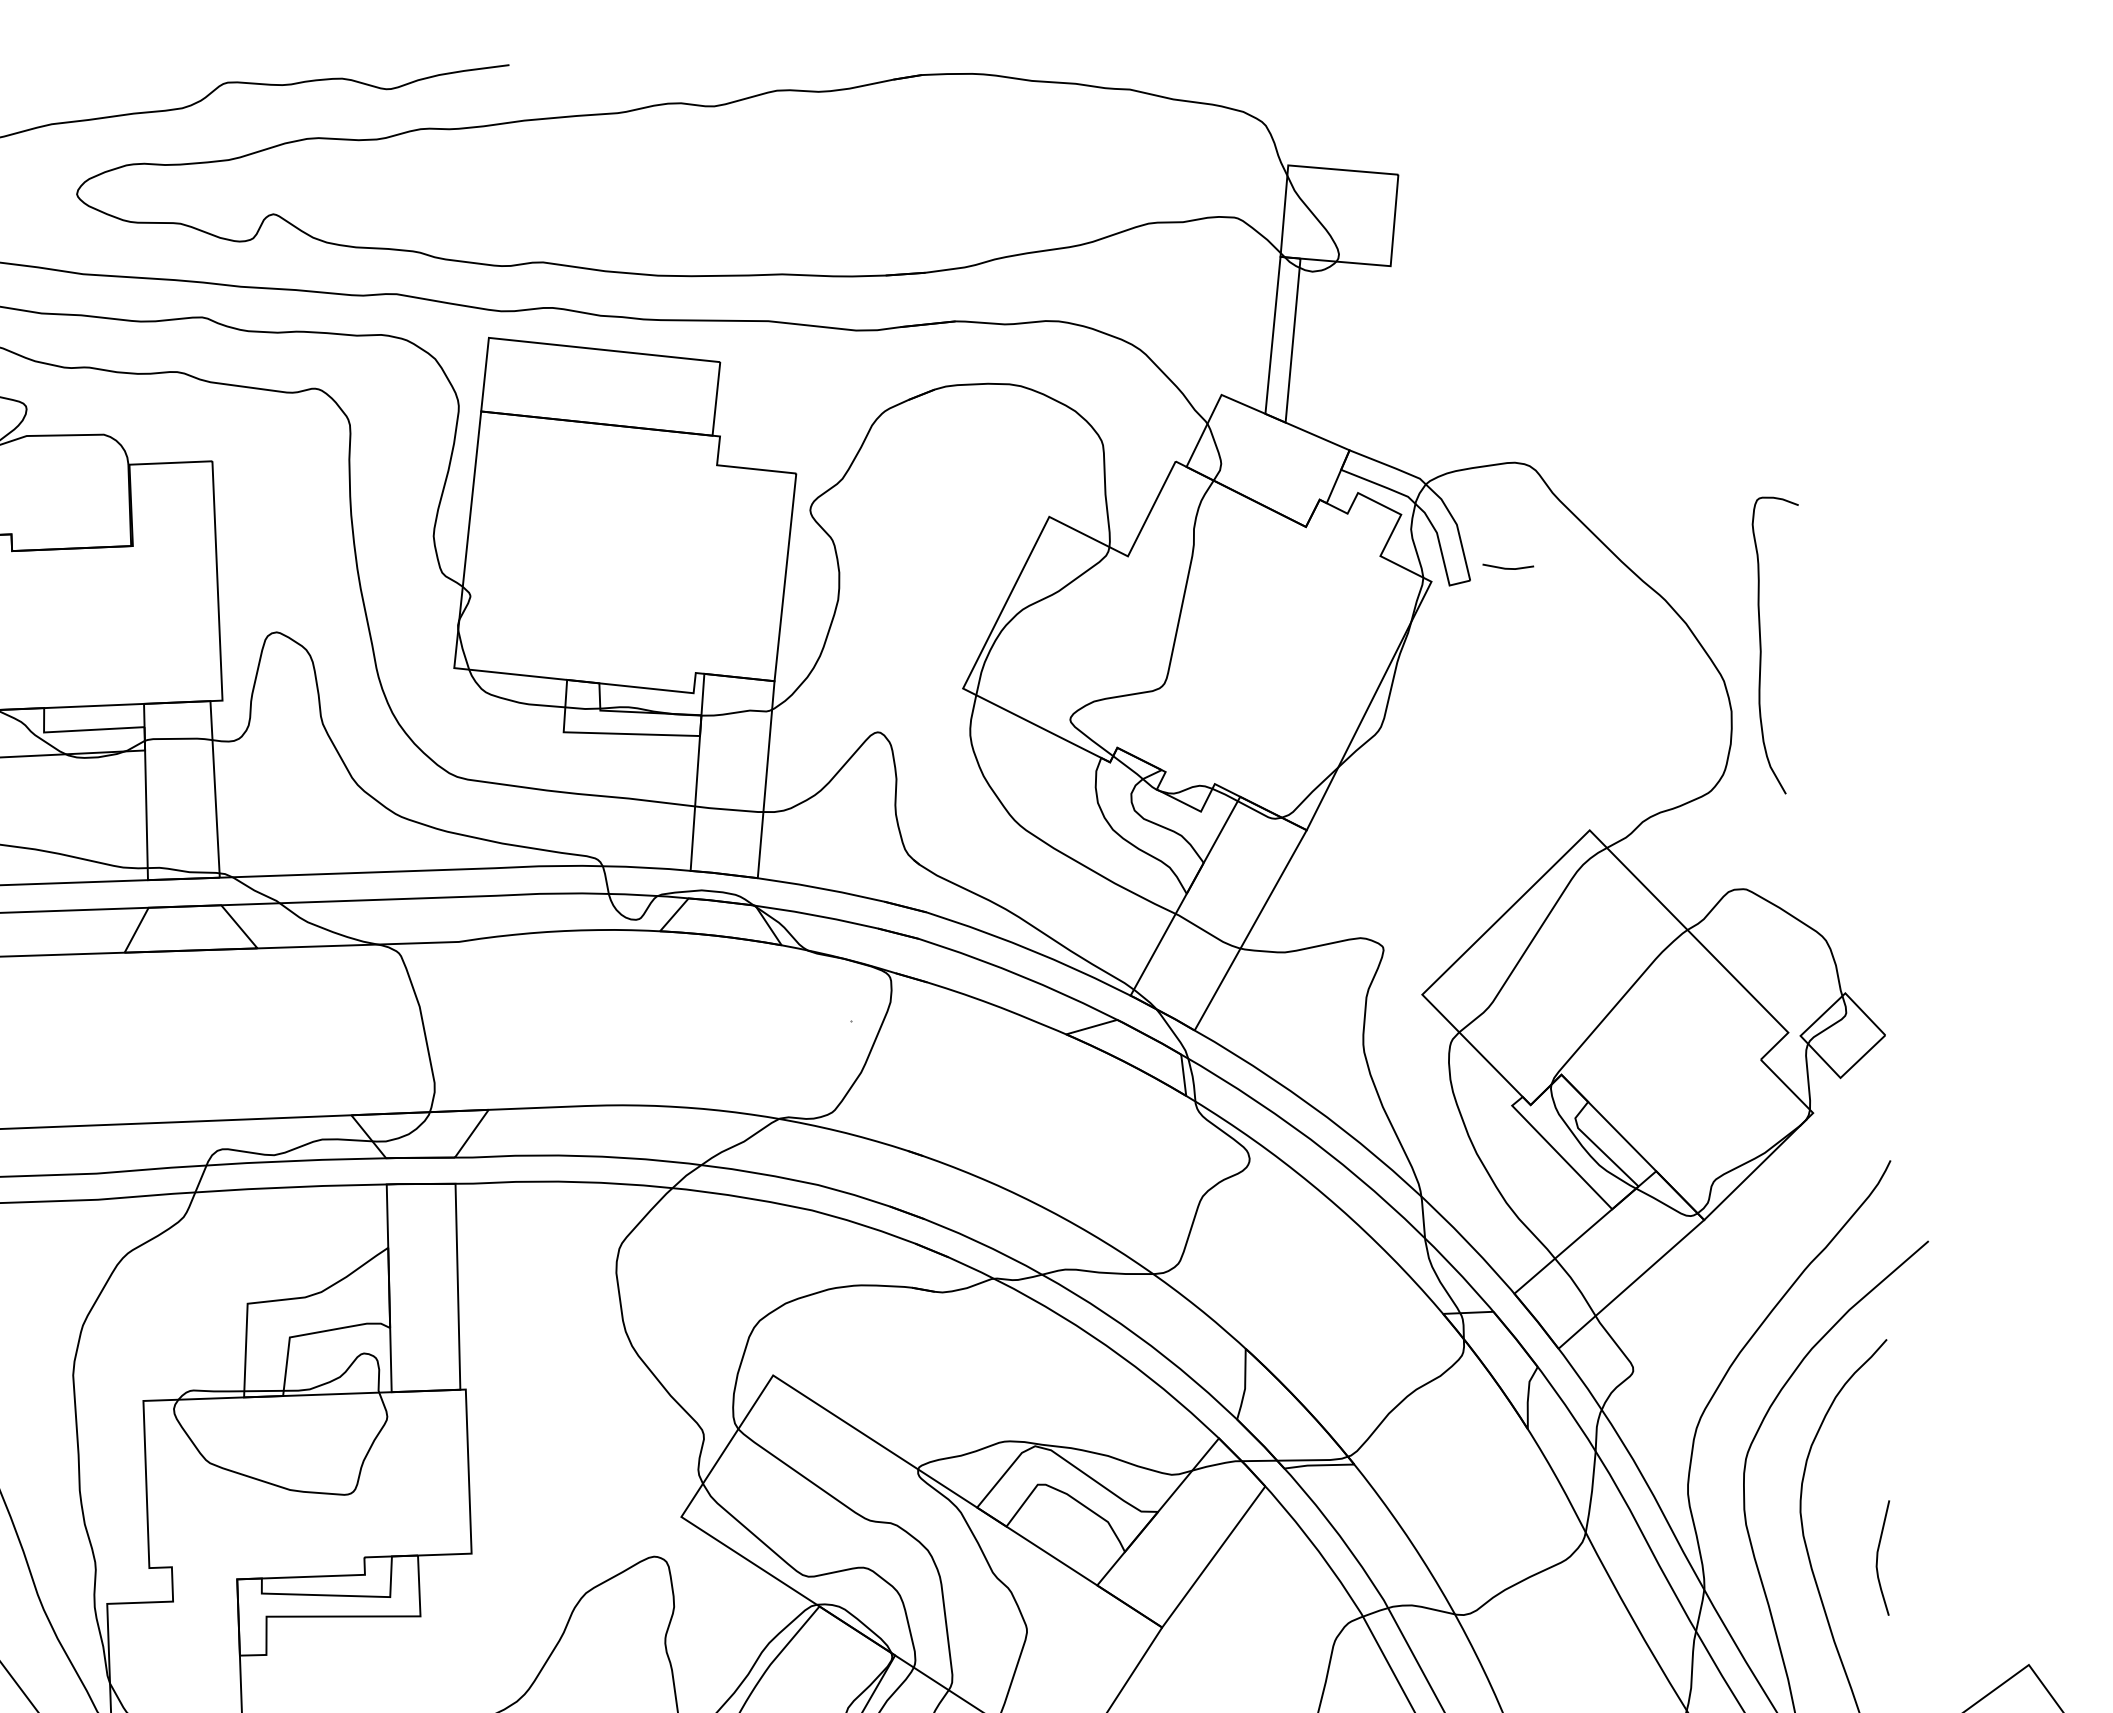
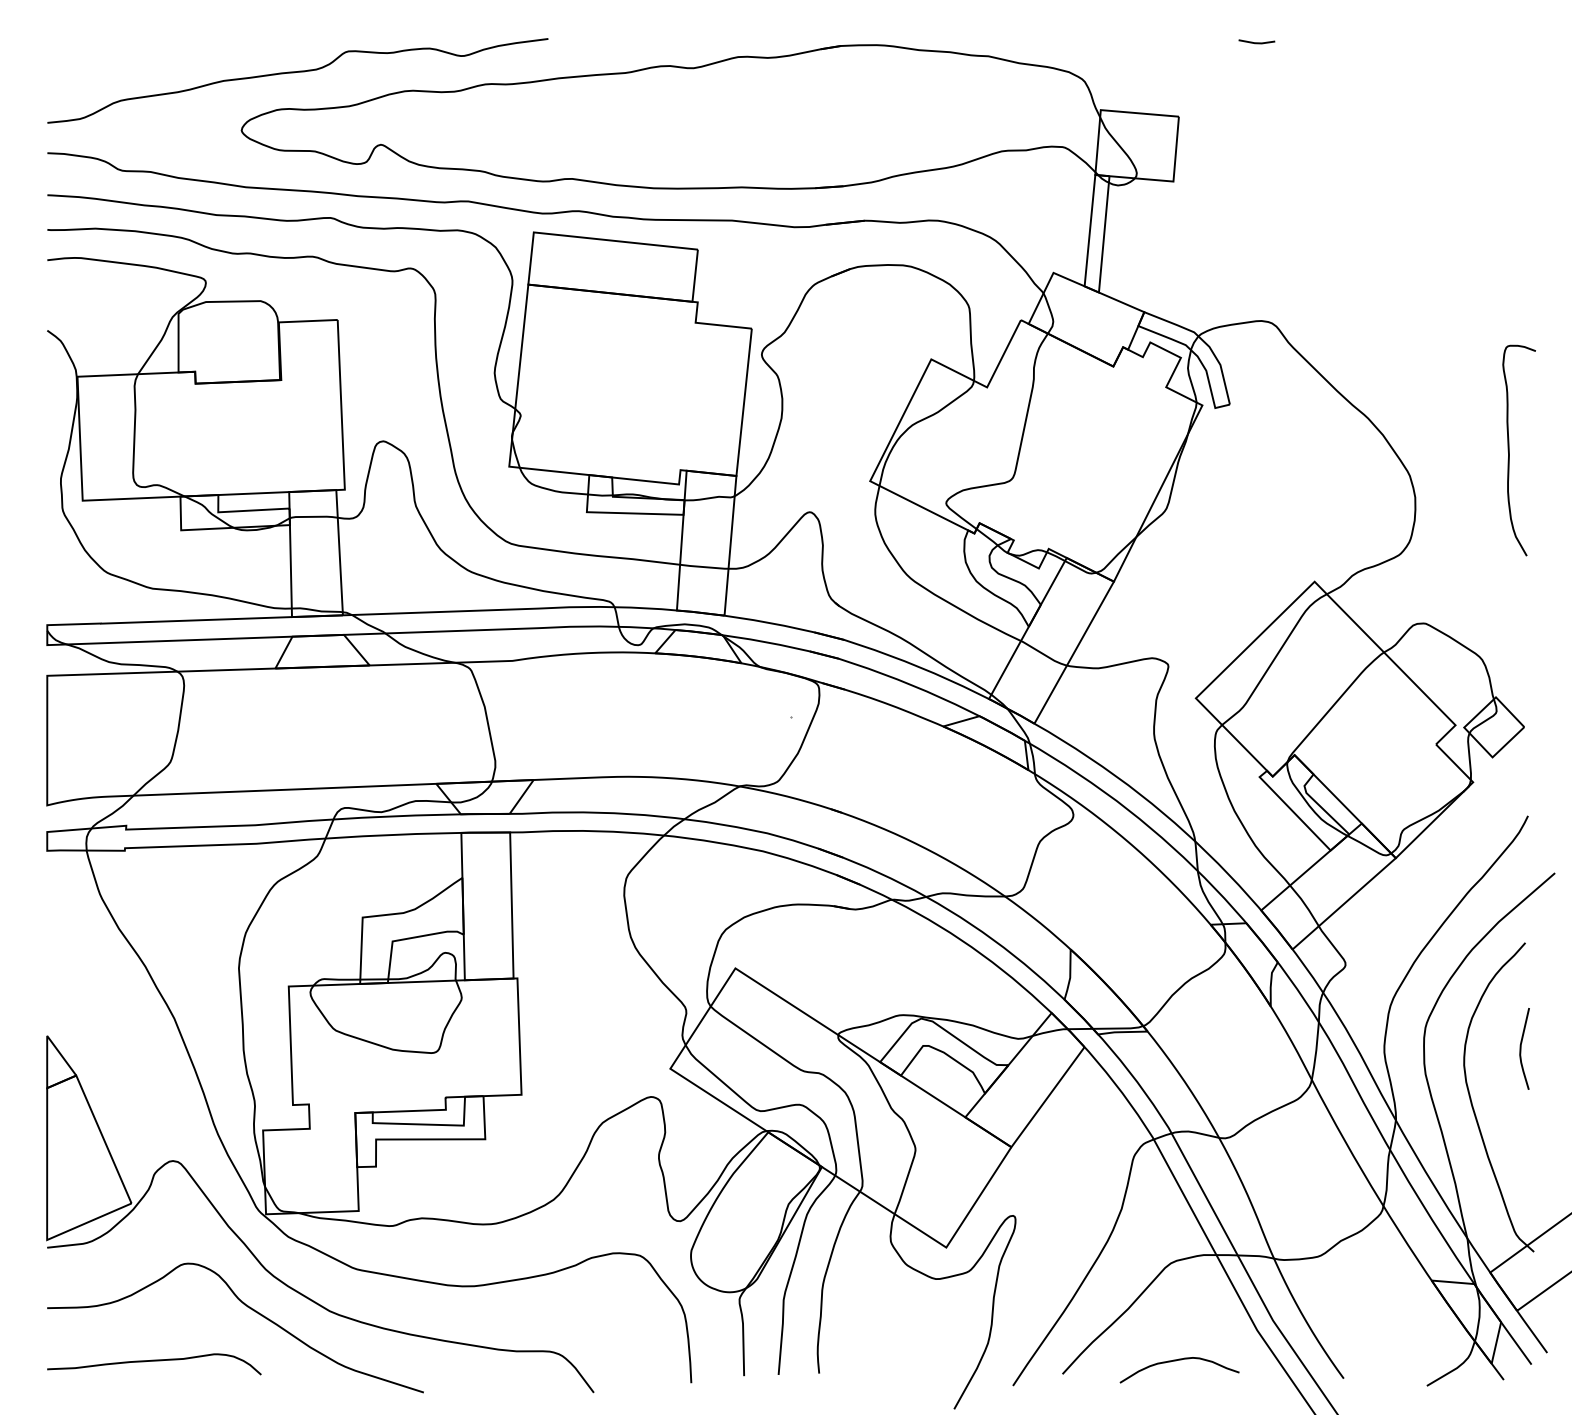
line: (1507, 567) -> (1256, 42), moved
curve: (1761, 645) -> (1509, 450), moved
curve: (1878, 1557) -> (1521, 1048), moved

